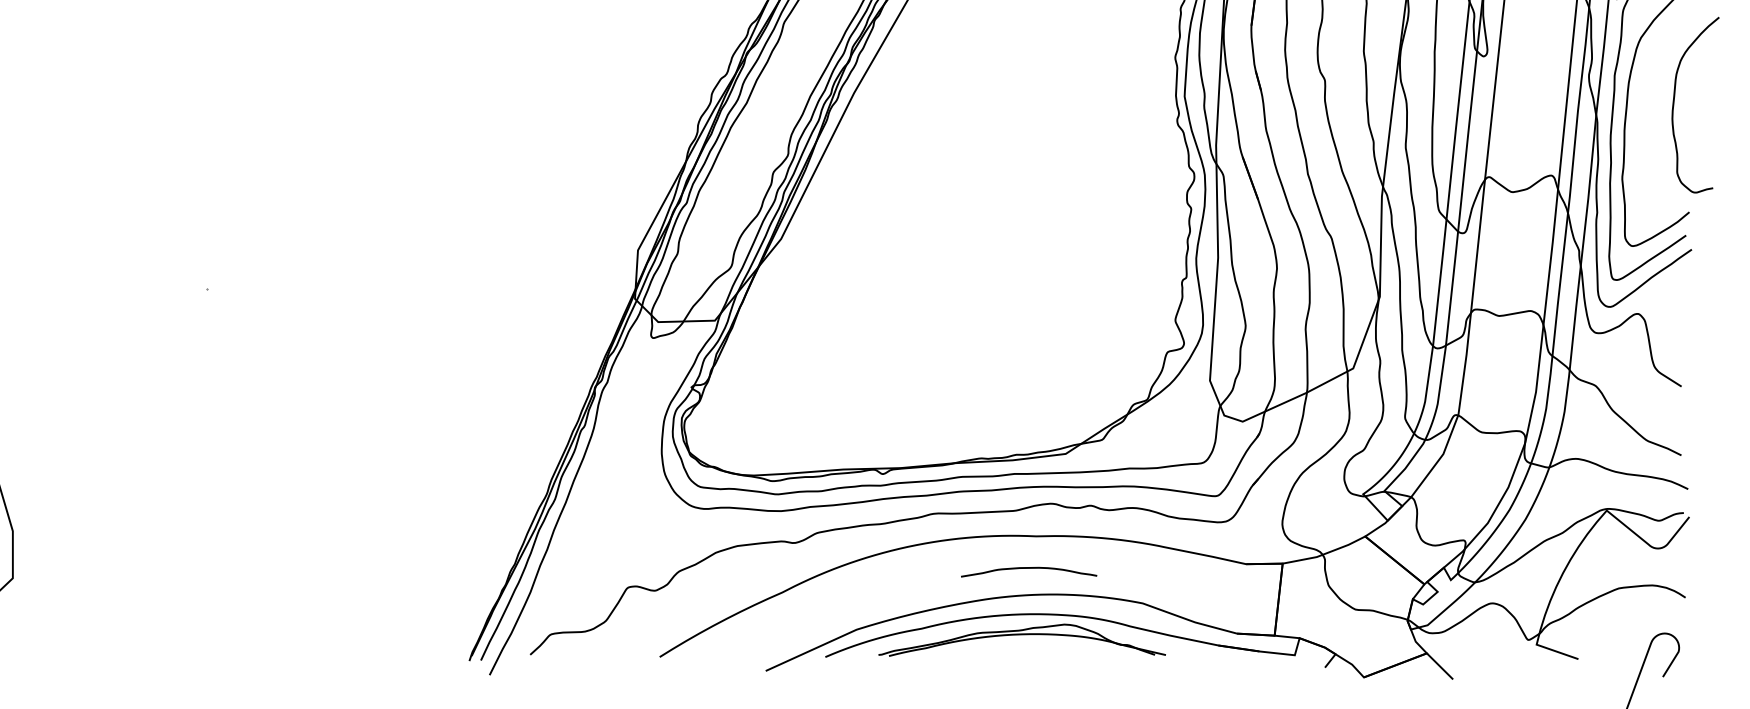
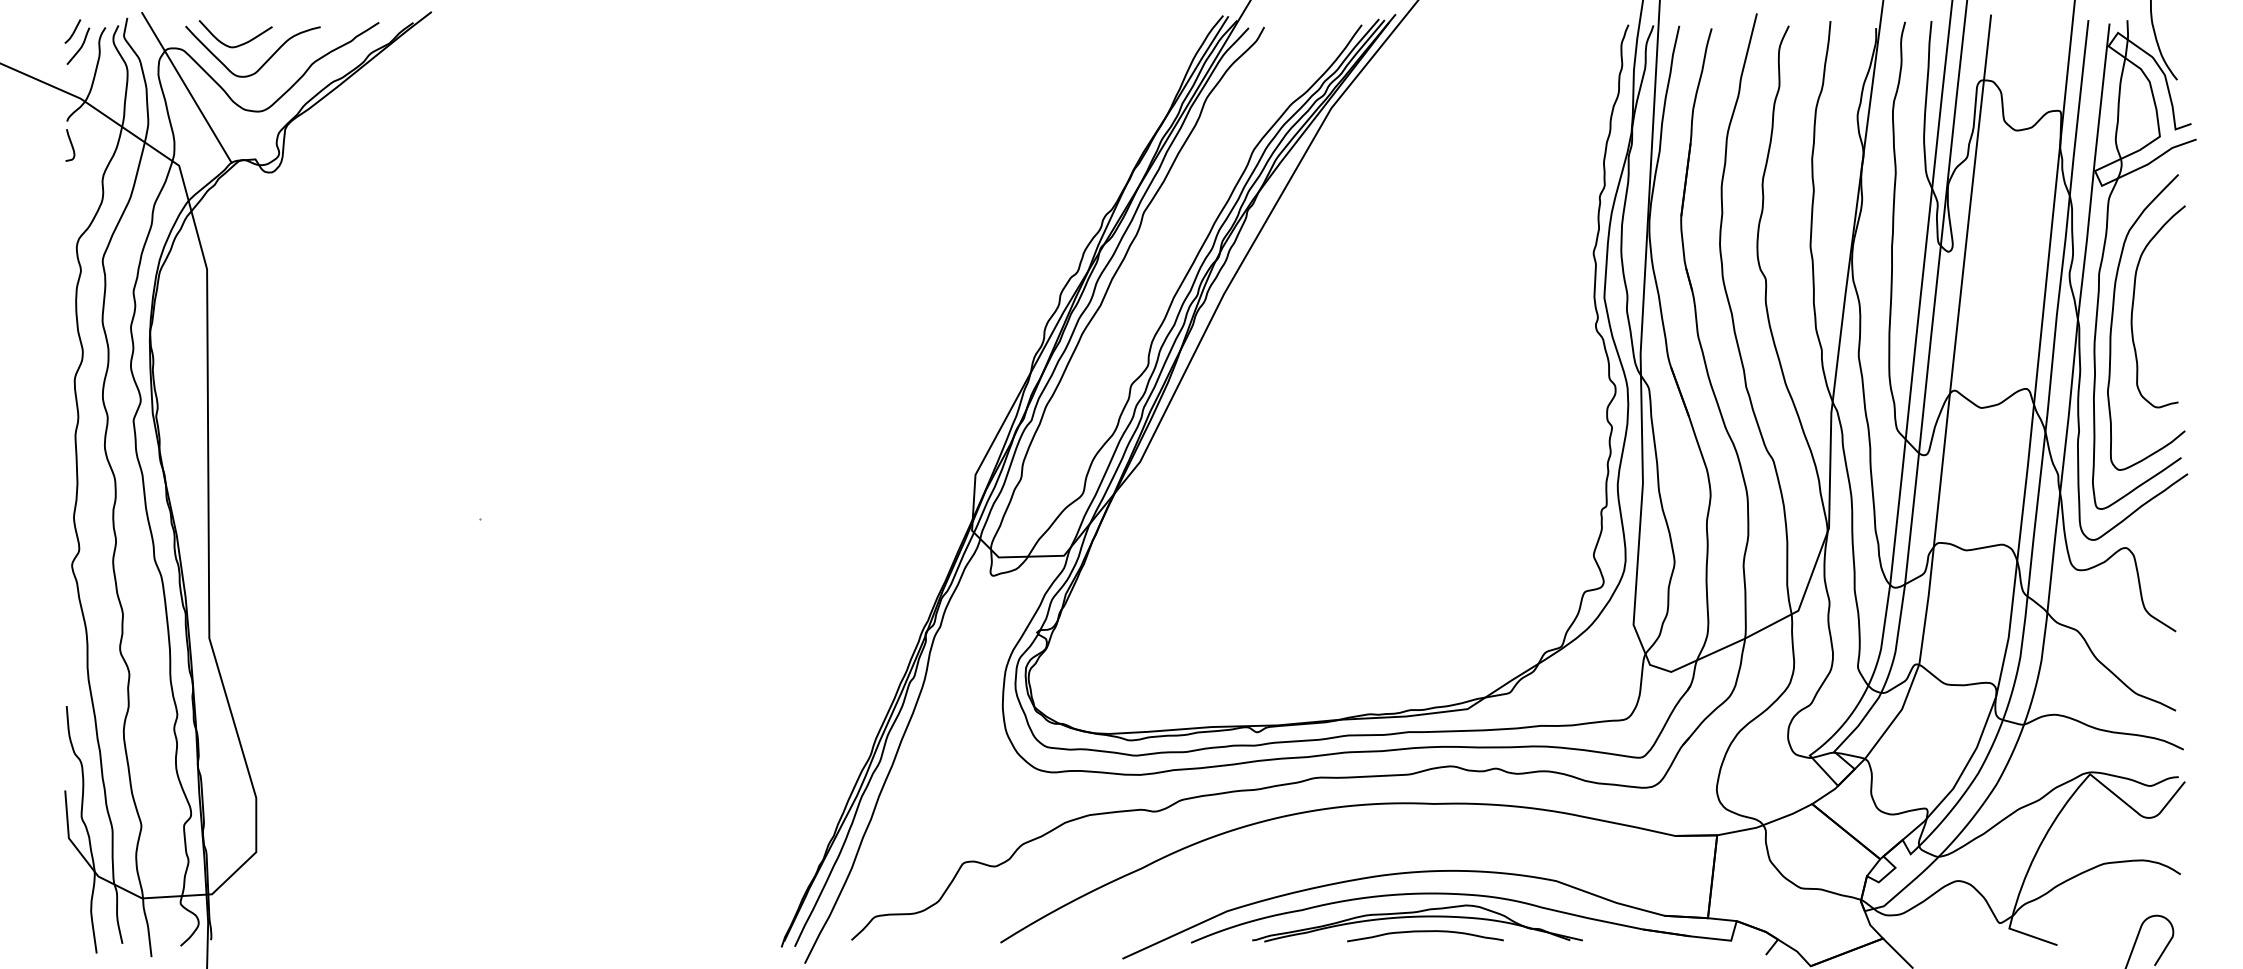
curve: (1674, 100) -> (2134, 301), moved
curve: (1029, 569) -> (1425, 932), moved

